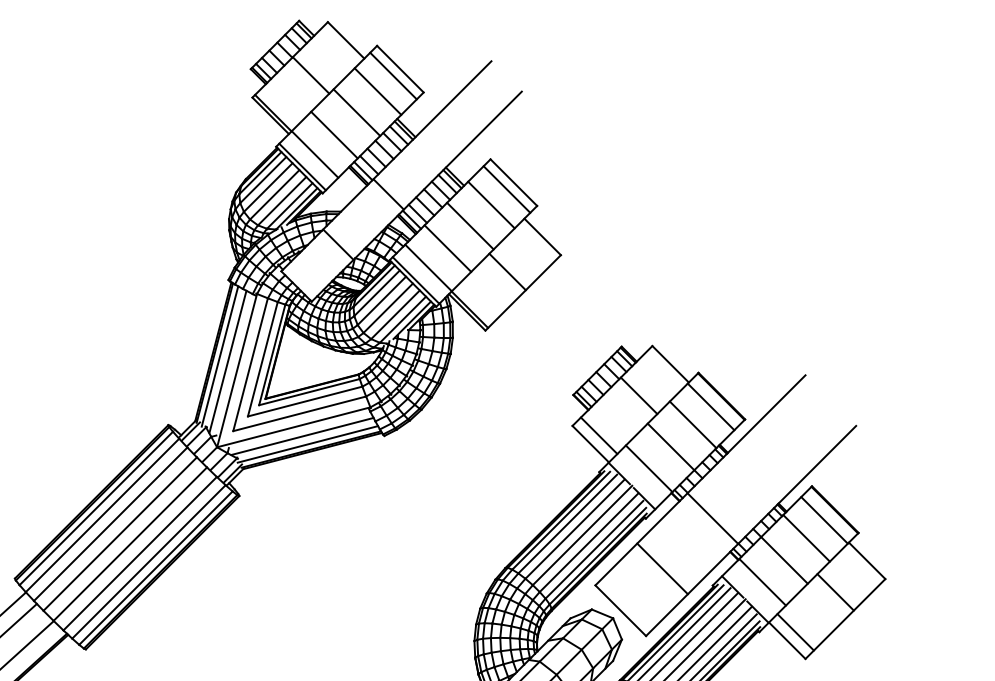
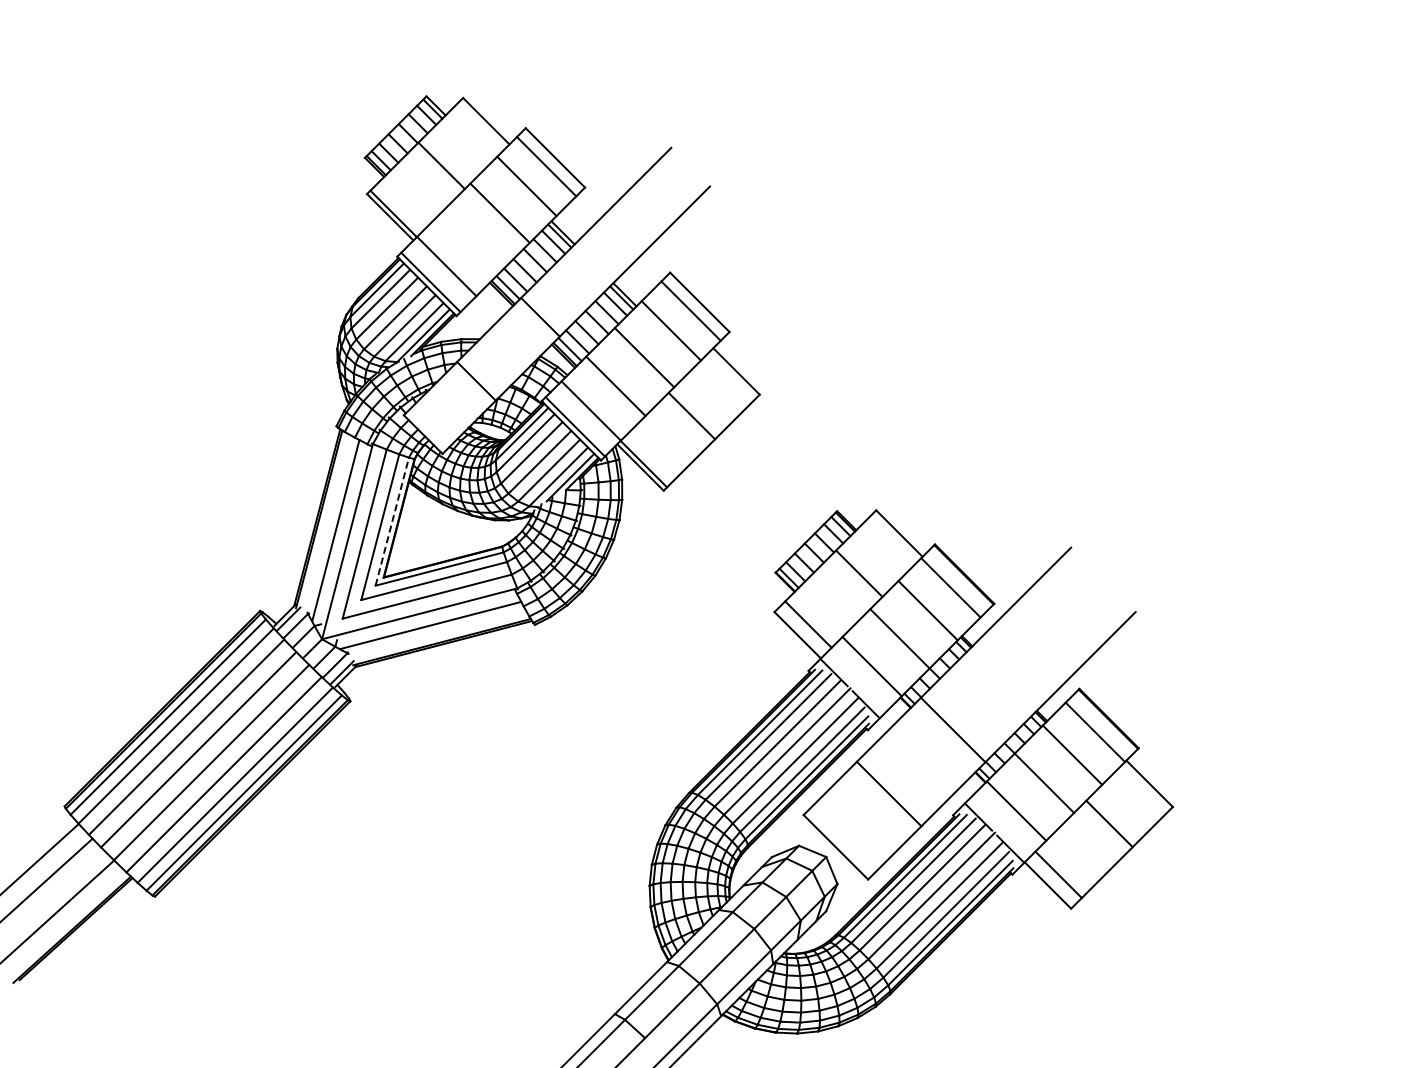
line: (334, 134) -> (471, 241), removed
line: (272, 354) -> (392, 521), solid -> dashed
line: (219, 356) -> (325, 523), removed
line: (307, 444) -> (437, 635), removed

